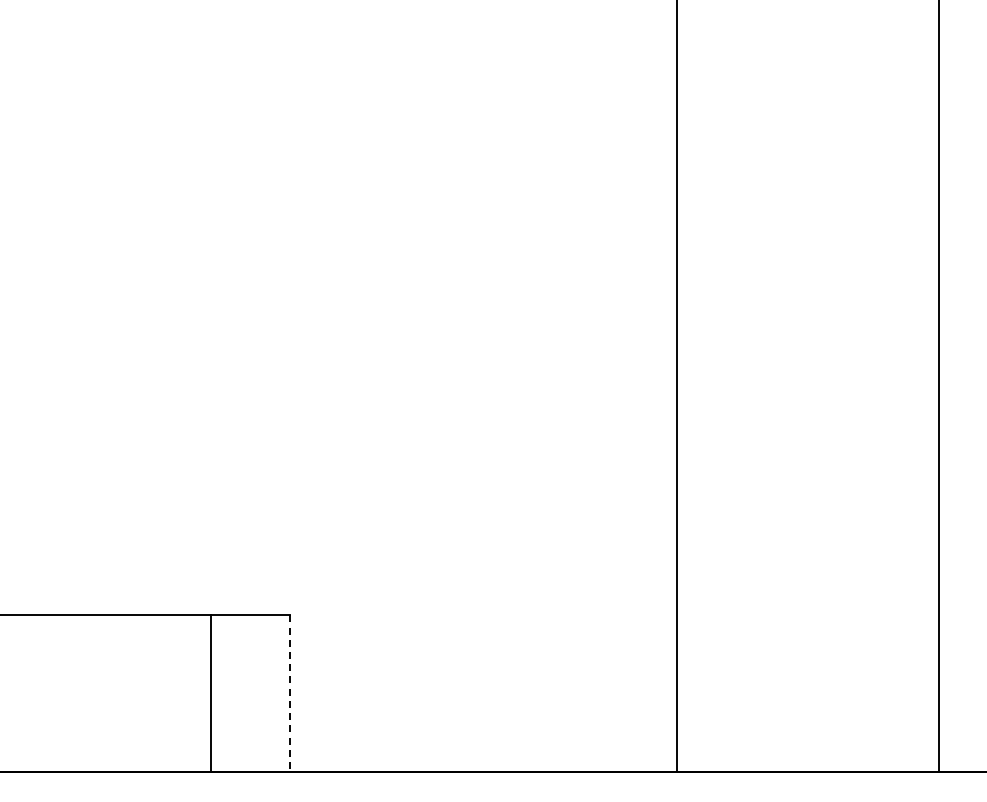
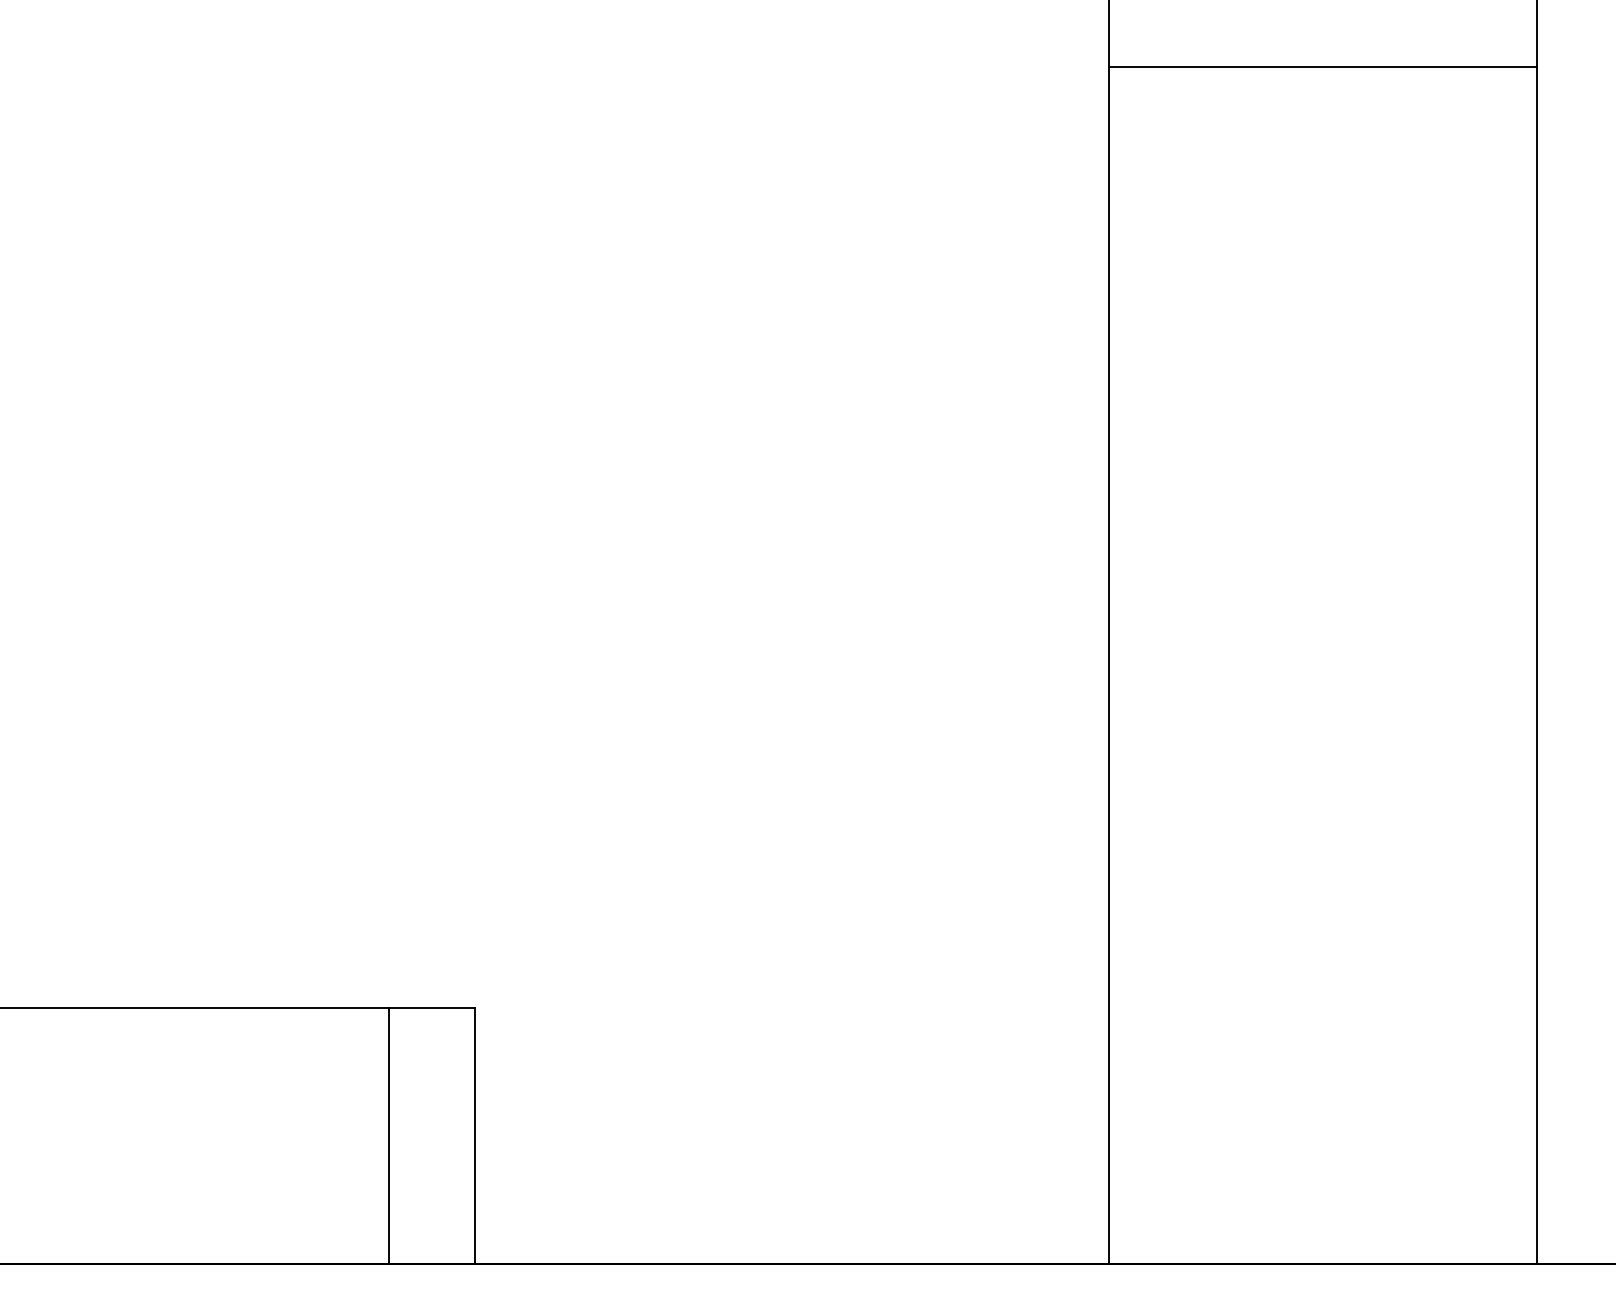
line: (807, 40) -> (1322, 66), added
line: (210, 693) -> (388, 1135), moved
line: (290, 694) -> (475, 1137), dashed -> solid

